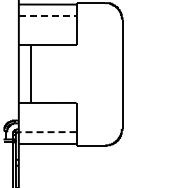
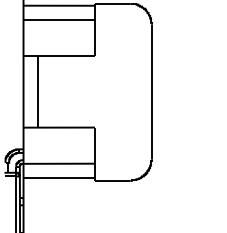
line: (47, 16) -> (59, 20), dashed -> solid
line: (47, 132) -> (59, 164), dashed -> solid

